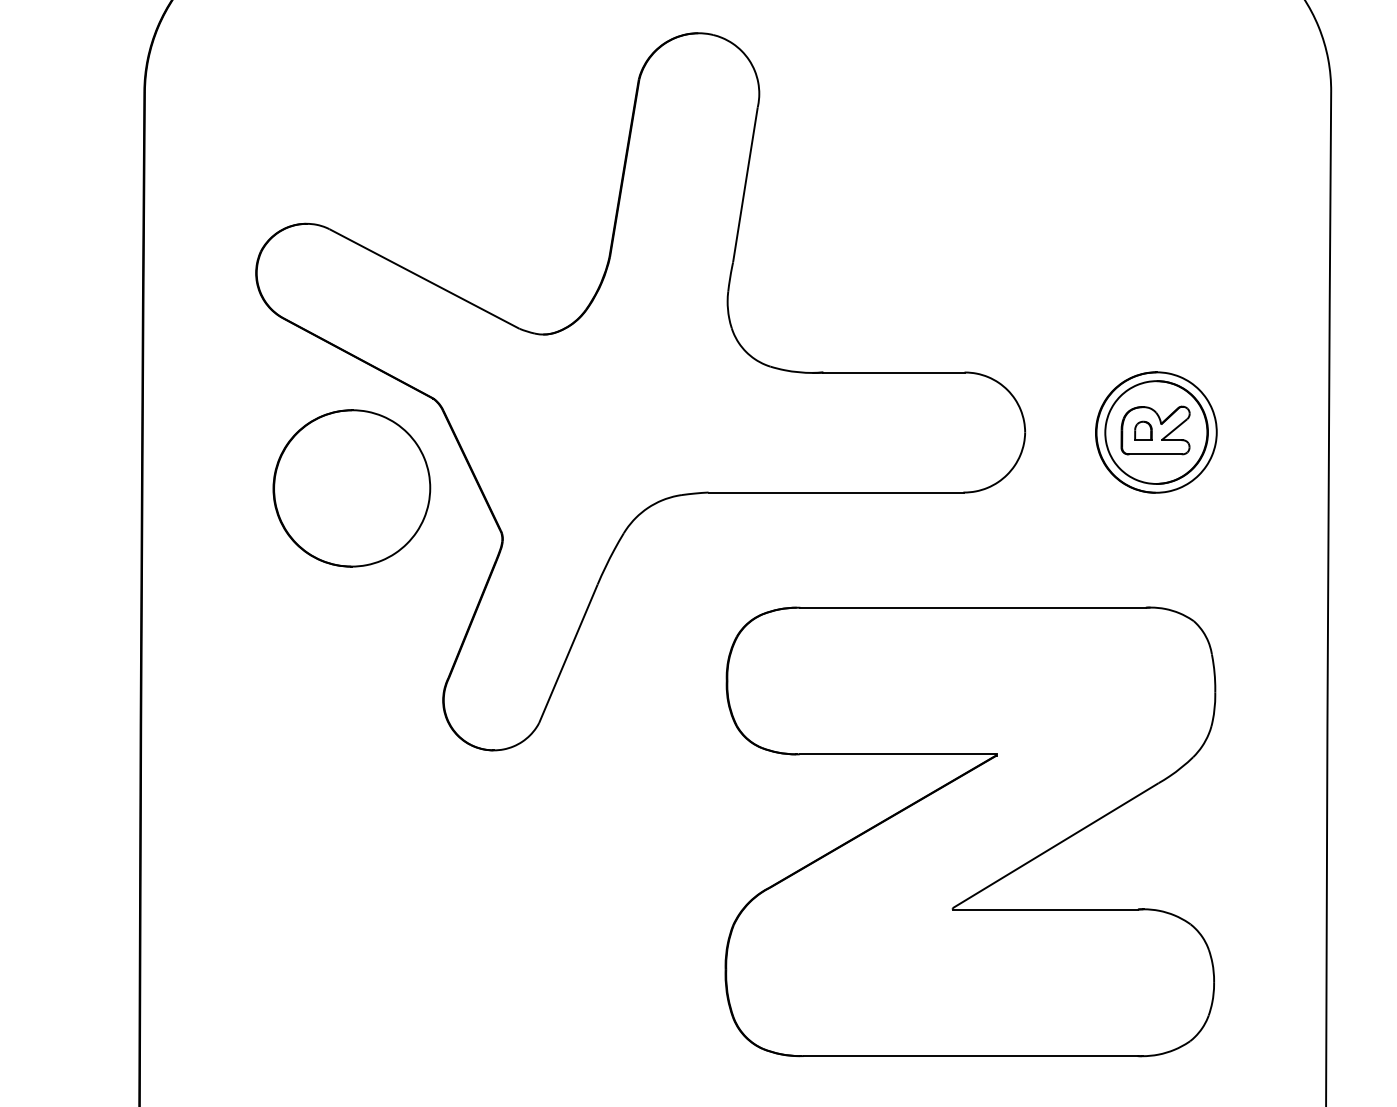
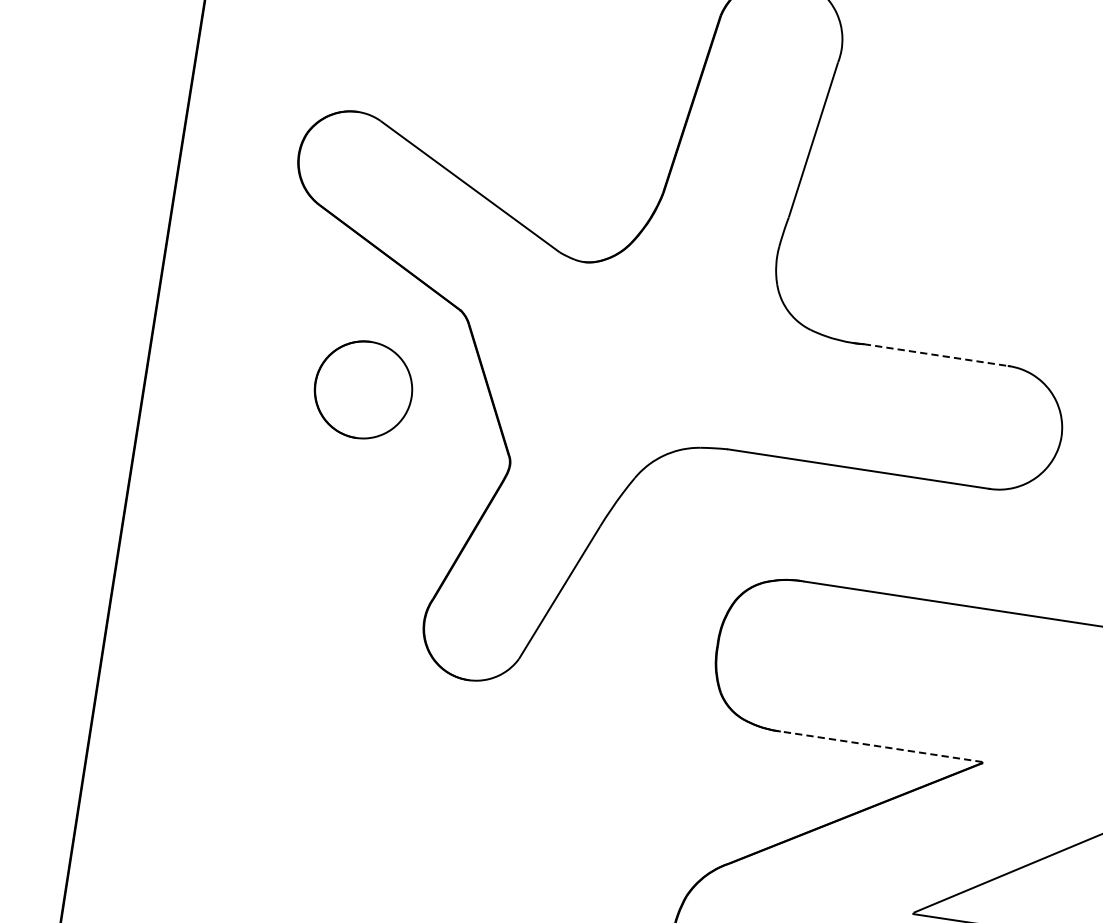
line: (893, 372) -> (935, 355), solid -> dashed
part: (351, 488) -> (363, 389), size x0.6
line: (897, 754) -> (880, 746), solid -> dashed

